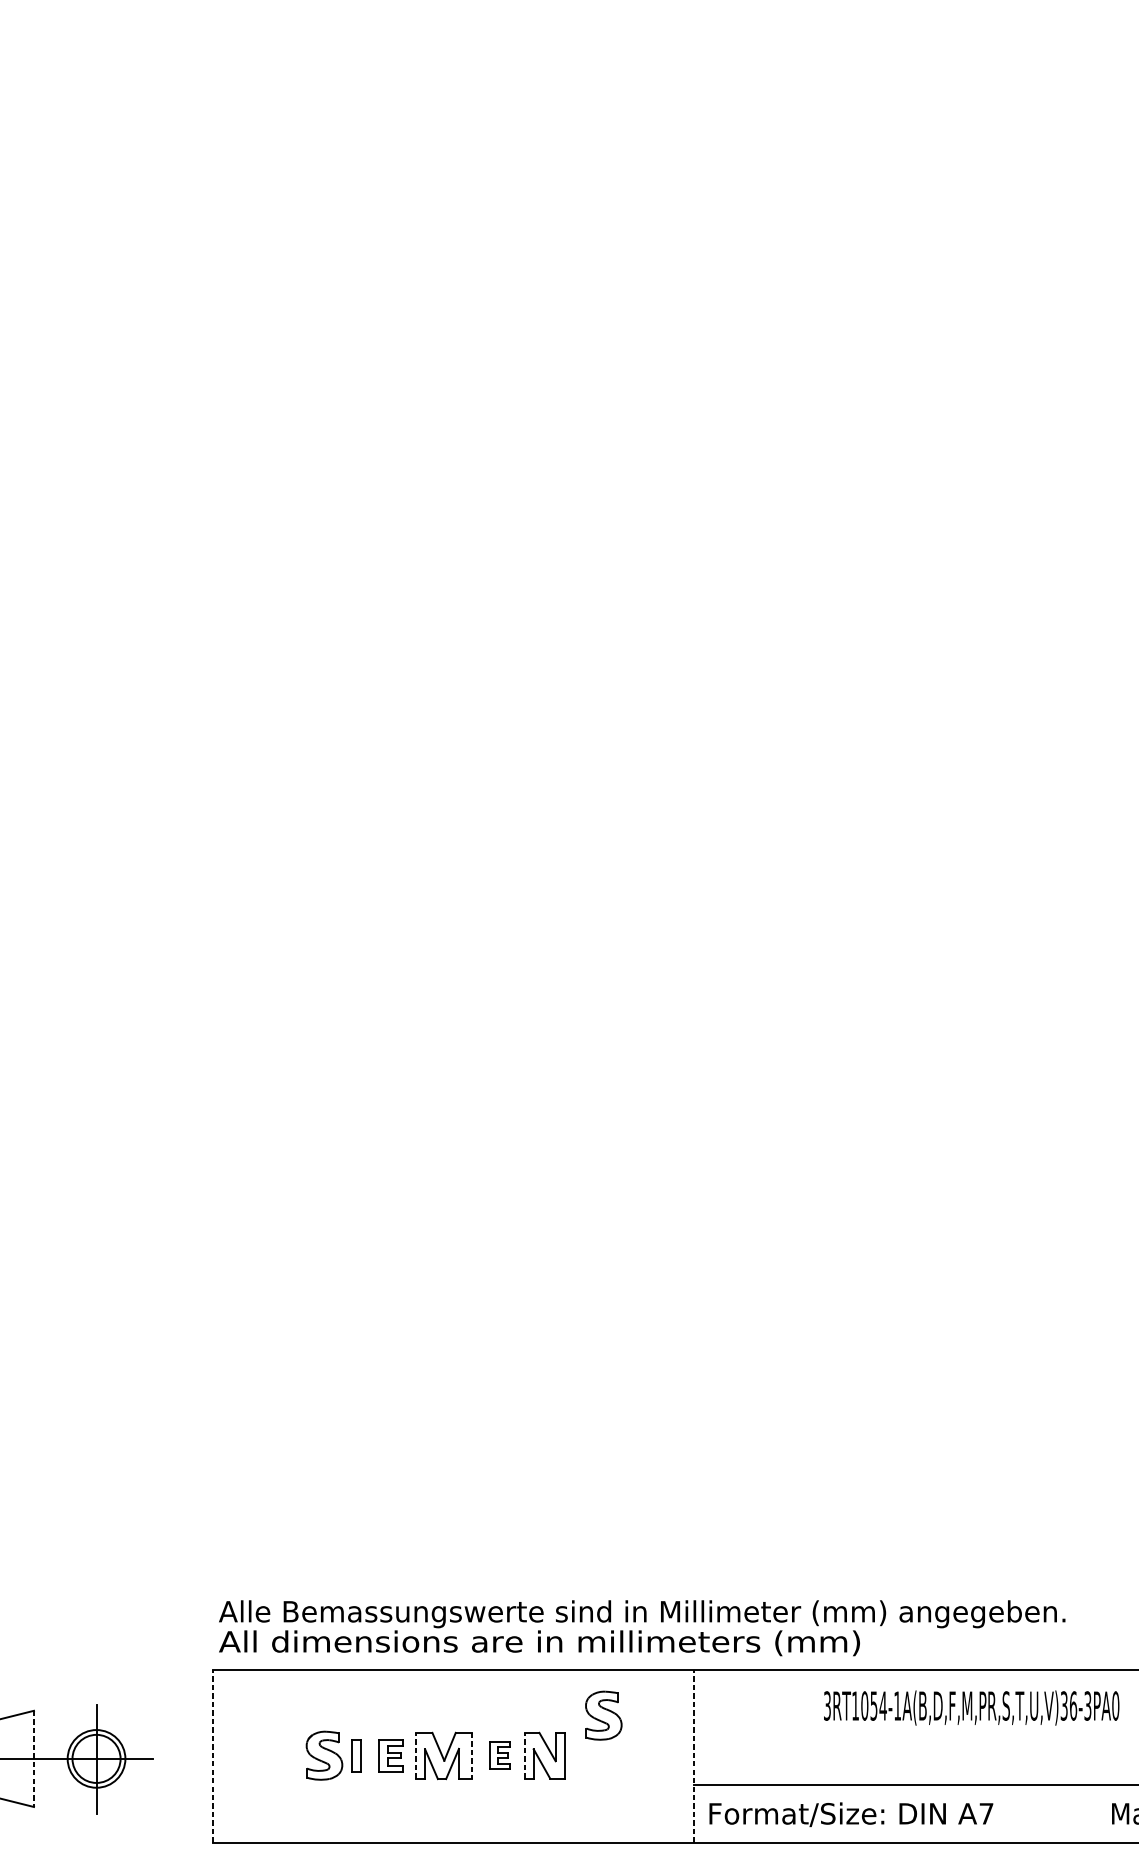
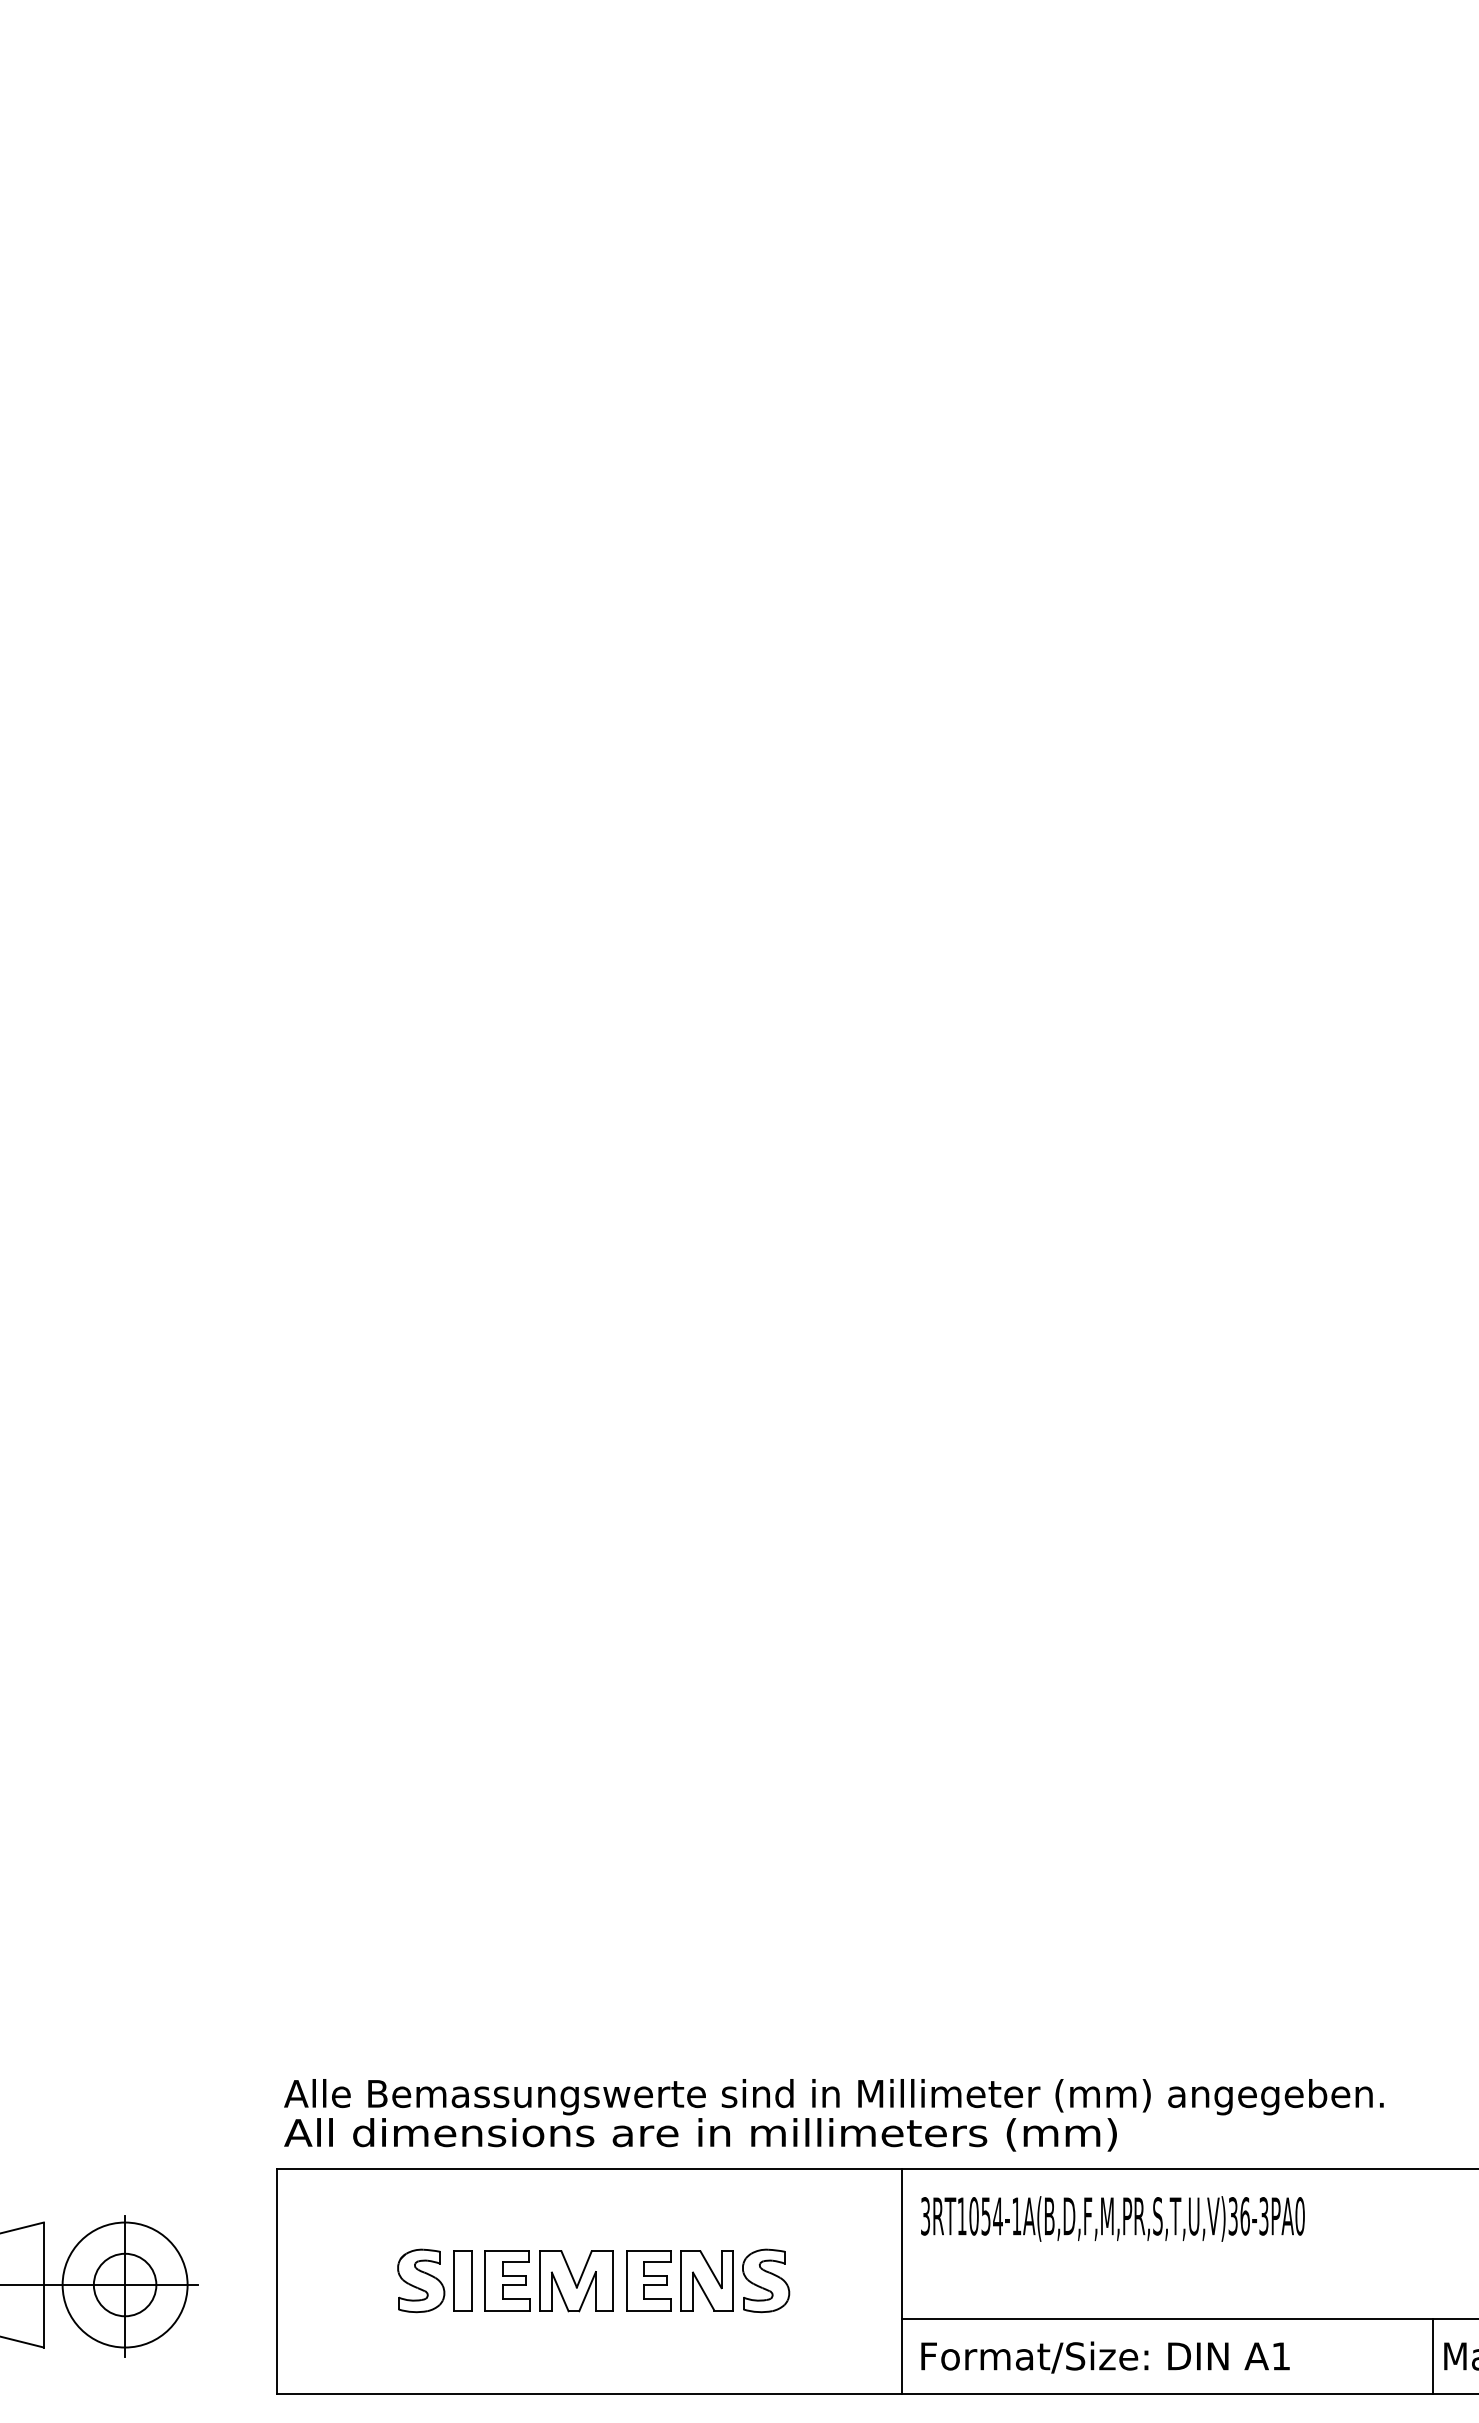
text: (971, 1707) -> (1112, 2218), moved
part: (604, 1715) -> (766, 2280), moved
line: (213, 1755) -> (276, 2280), dashed -> solid
part: (356, 1755) -> (462, 2280), size x1.43
part: (390, 1755) -> (507, 2280), size x1.43
line: (416, 1755) -> (540, 2280), dashed -> solid
line: (472, 1755) -> (613, 2280), dashed -> solid
part: (499, 1755) -> (648, 2280), size x1.67
line: (524, 1755) -> (681, 2280), dashed -> solid
line: (694, 1755) -> (901, 2280), dashed -> solid
circle: (96, 1758) -> (124, 2284), size x1.67
line: (33, 1759) -> (43, 2285), dashed -> solid
text: (985, 1813) -> (1280, 2356), A7 -> A1
line: (1102, 1813) -> (1432, 2355), added

